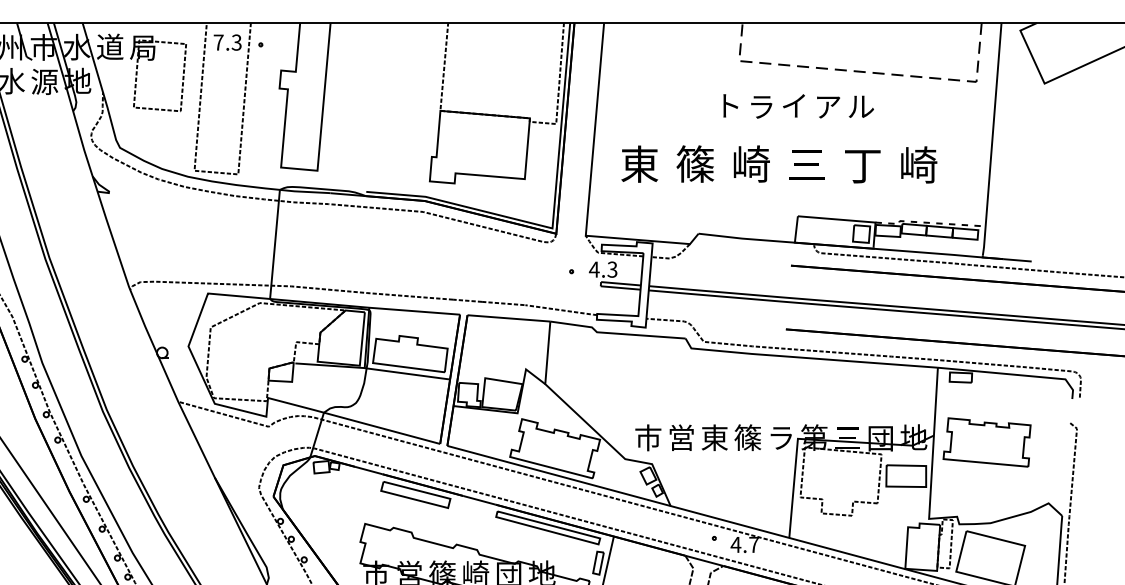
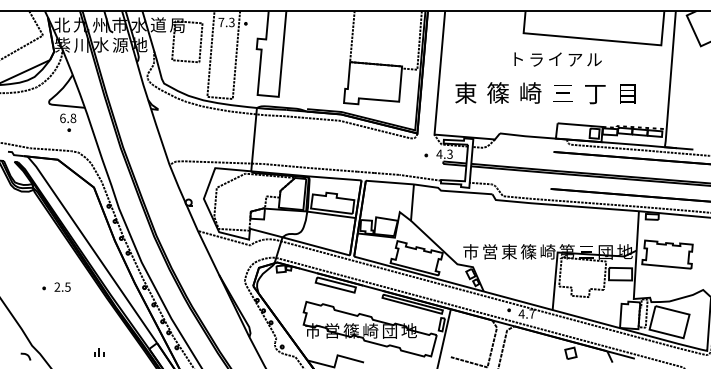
line: (866, 71) -> (597, 39), dashed -> solid
text: (918, 164) -> (627, 93), 崎 -> 目
text: (780, 437) -> (547, 251), ラ -> 崎

